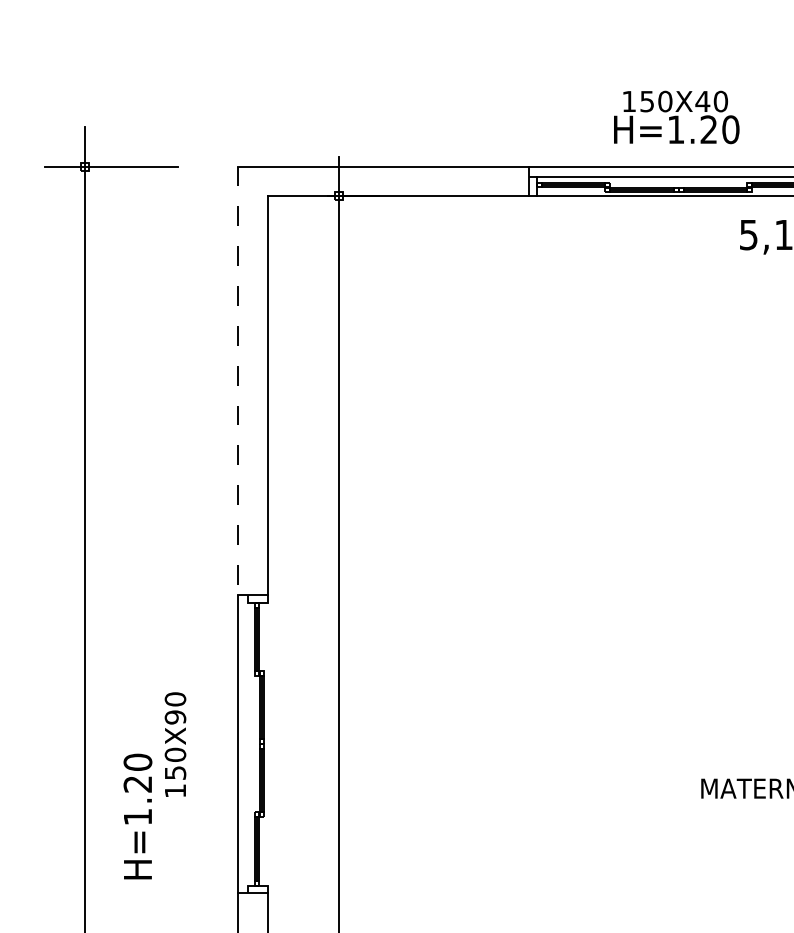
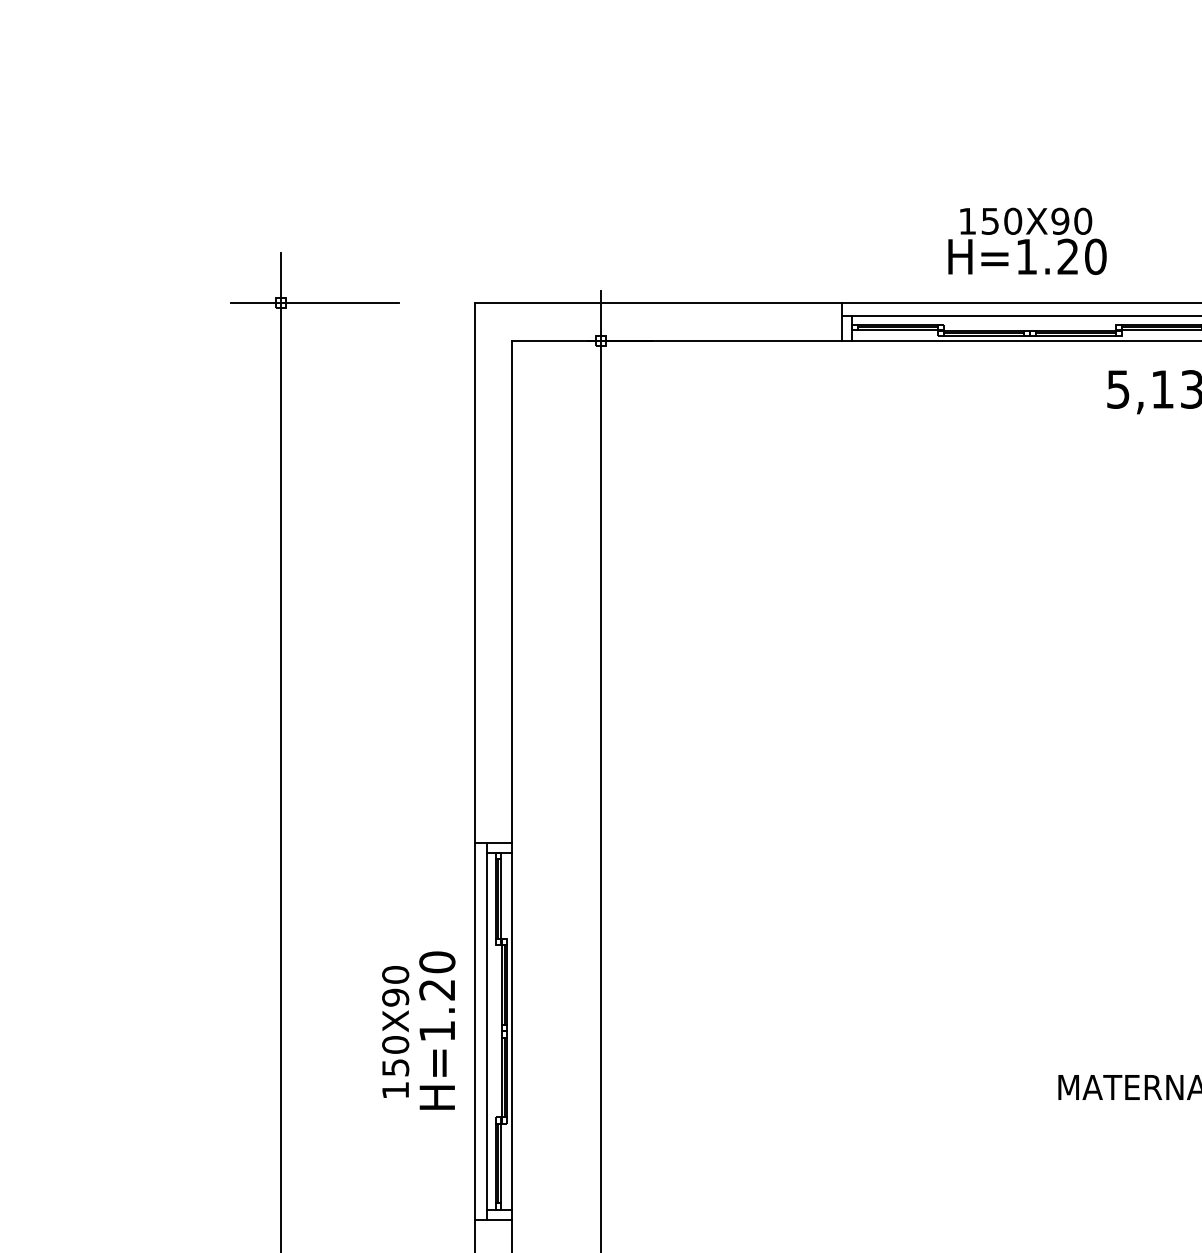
text: (702, 100) -> (1059, 220), 150X40 -> 150X90
line: (238, 380) -> (474, 573), dashed -> solid
line: (248, 744) -> (487, 1031), added
line: (268, 744) -> (512, 1031), added
text: (138, 816) -> (437, 1030), moved

